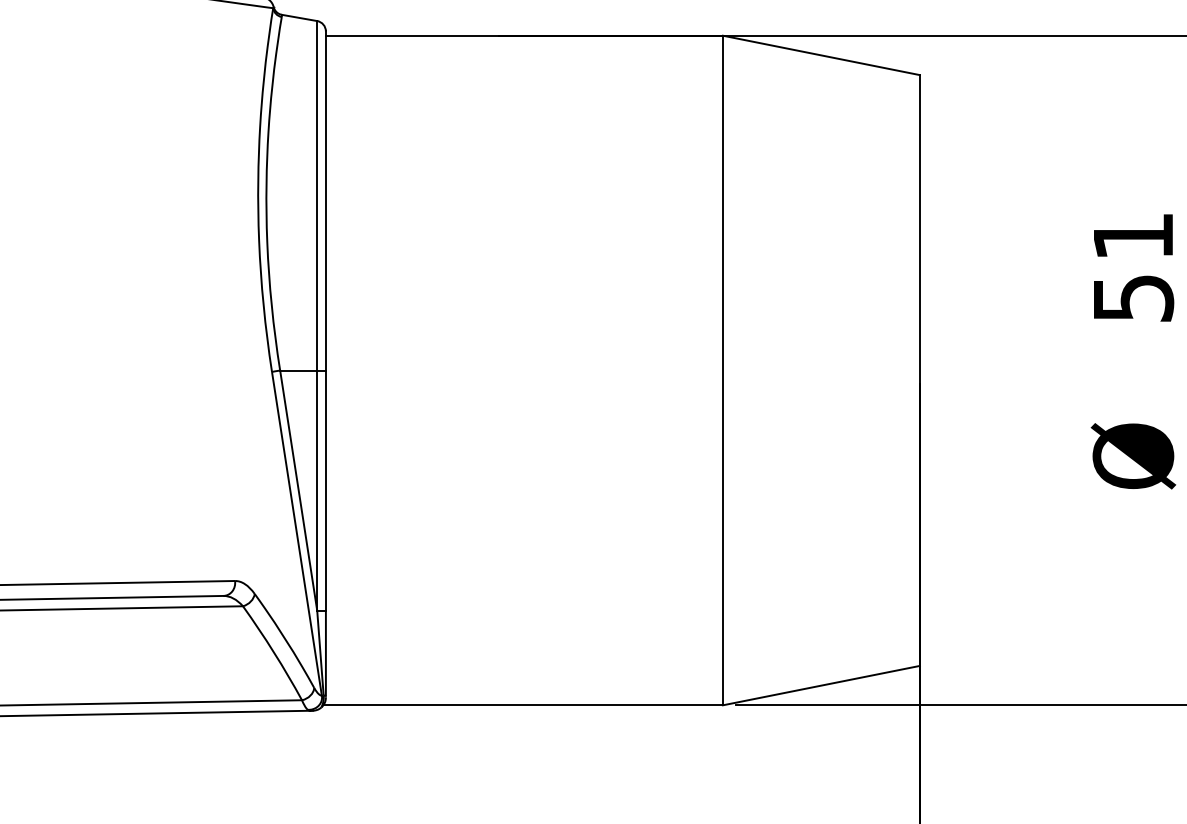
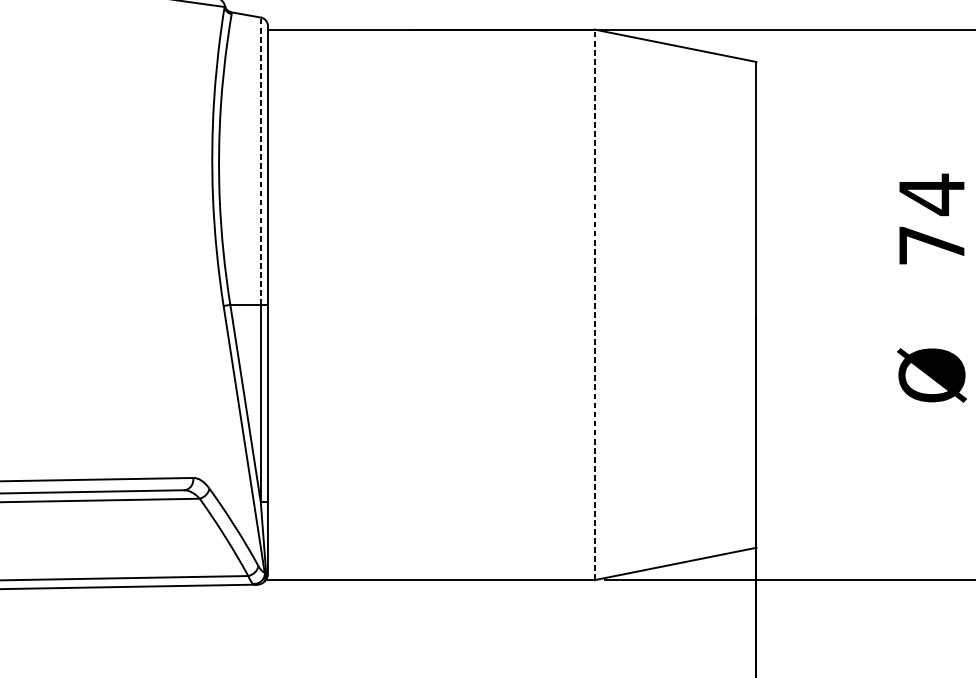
line: (317, 195) -> (261, 160), solid -> dashed
text: (1134, 266) -> (932, 219), 51 -> 74
line: (723, 370) -> (594, 304), solid -> dashed

